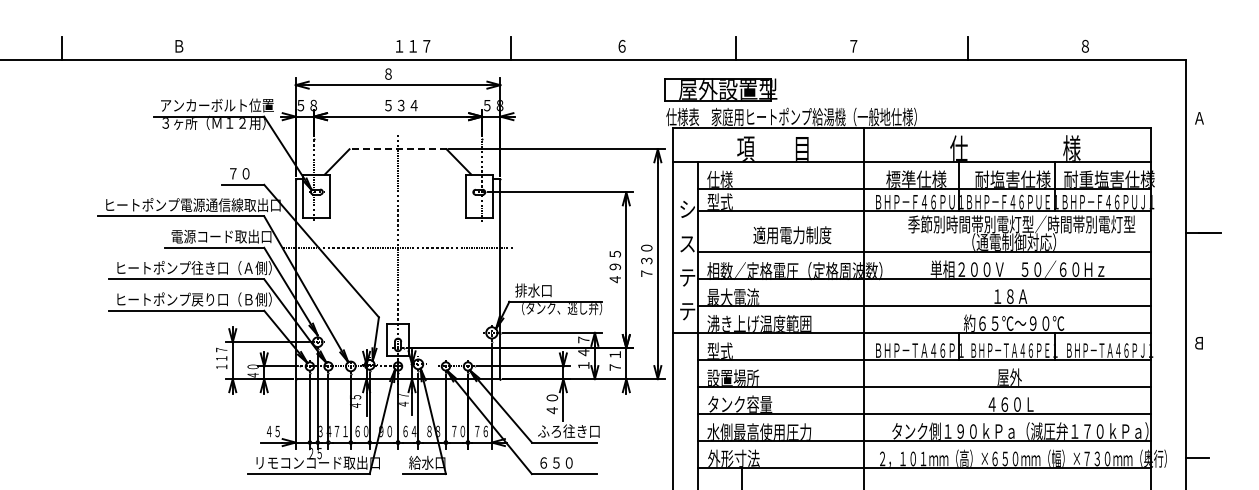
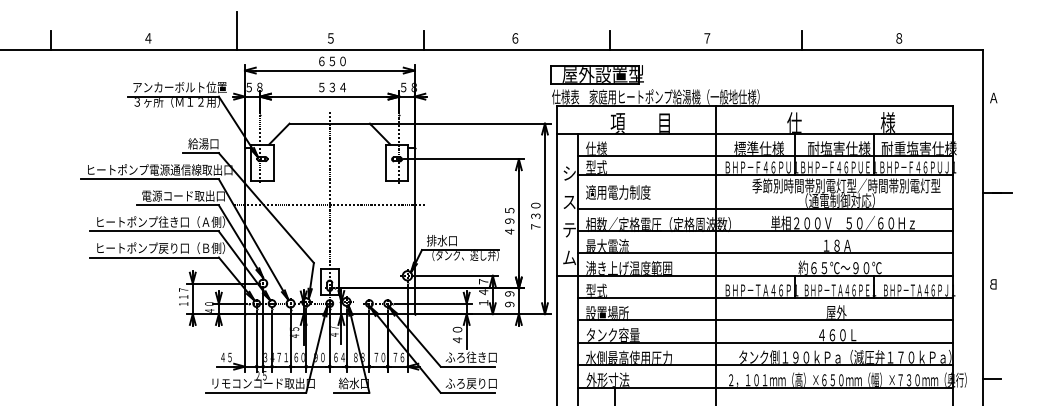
line: (286, 36) -> (237, 30), added
text: (179, 46) -> (148, 38), Ｂ -> ４
text: (413, 46) -> (342, 38), １１７ -> ５
text: (401, 73) -> (332, 60), ８ -> ６５０
line: (398, 149) -> (330, 123), dashed -> solid
text: (245, 173) -> (203, 143), ７０ -> 給湯口
text: (792, 235) -> (618, 192), moved
text: (687, 311) -> (569, 258), テ -> ム
text: (615, 360) -> (509, 298), ７１ -> ９９
text: (568, 462) -> (470, 383), ６５０ -> ふろ戻り口

